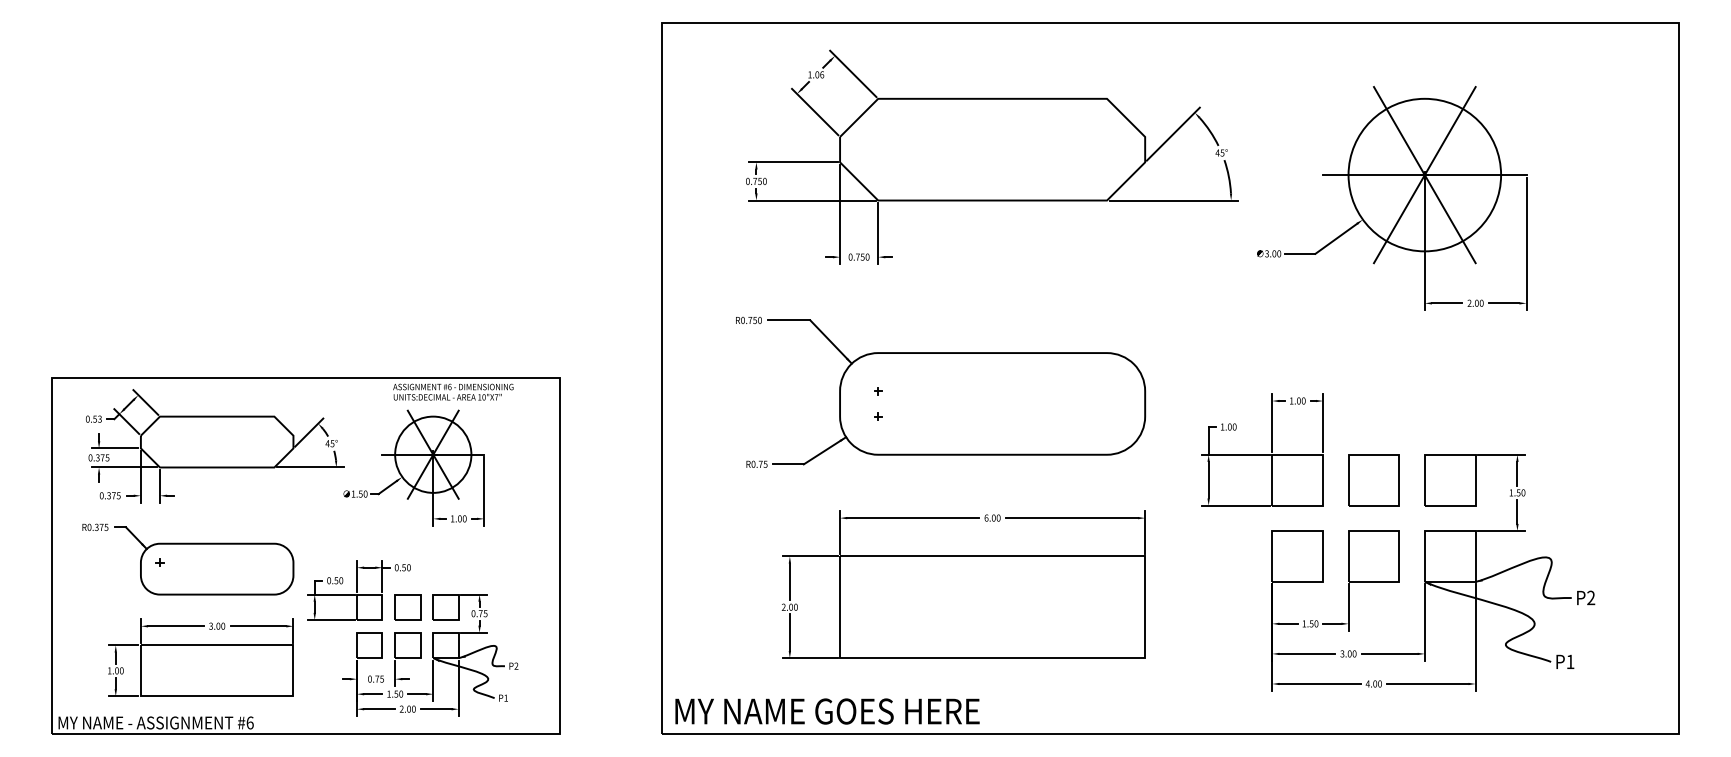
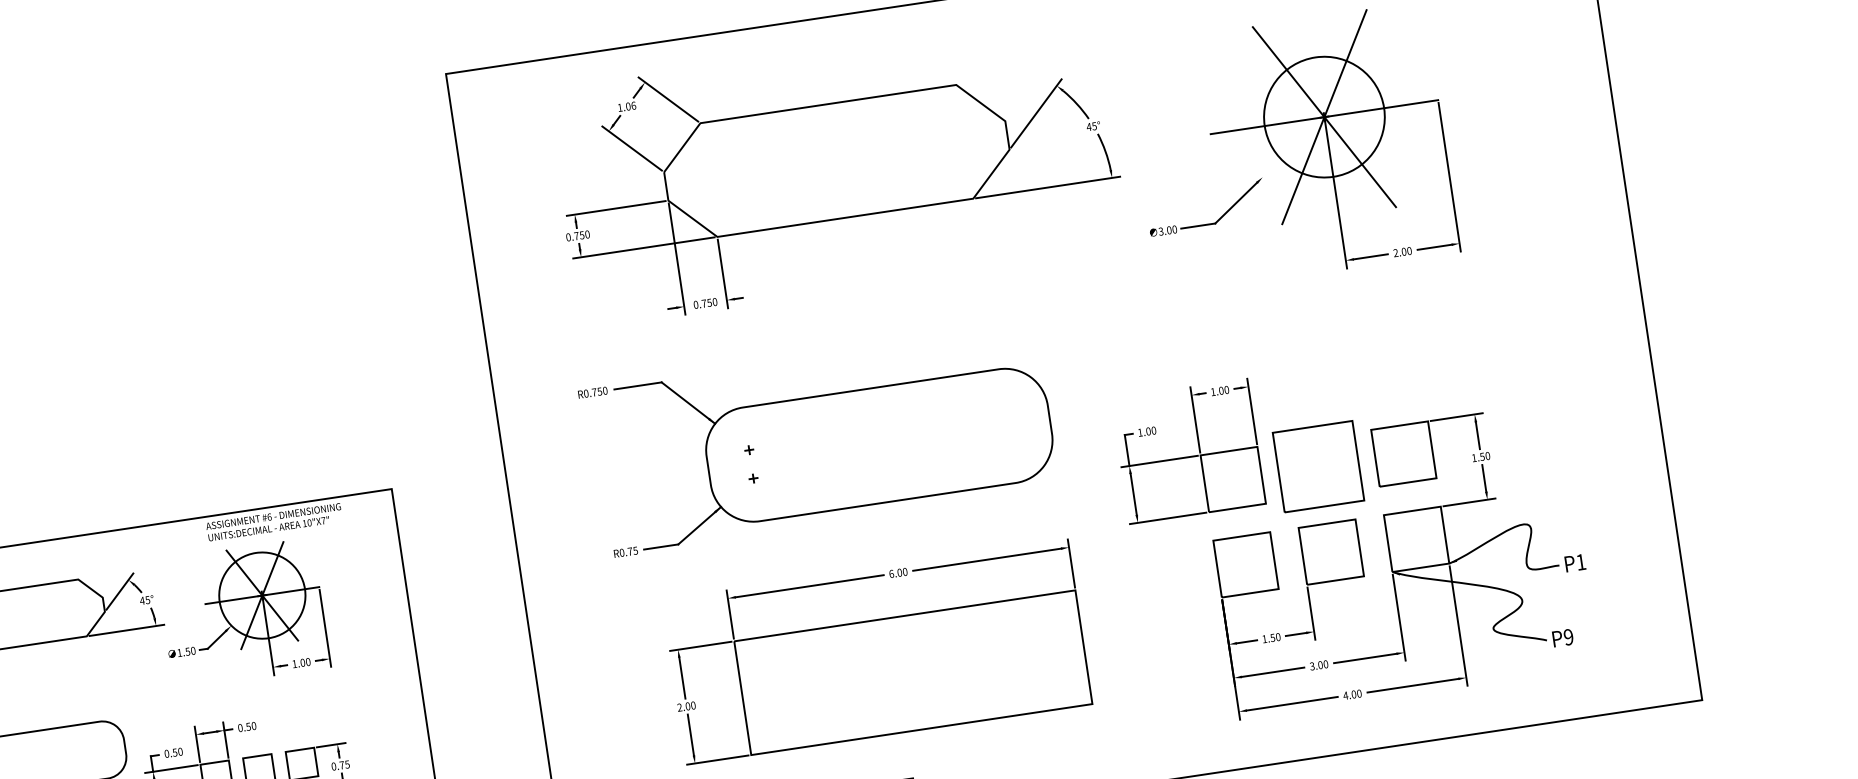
circle: (1424, 174) -> (1323, 116), size x0.7
part: (1373, 480) -> (1318, 467), size x1.4
text: (1591, 597) -> (1581, 561), P2 -> P1
text: (1570, 661) -> (1568, 636), P1 -> P9

